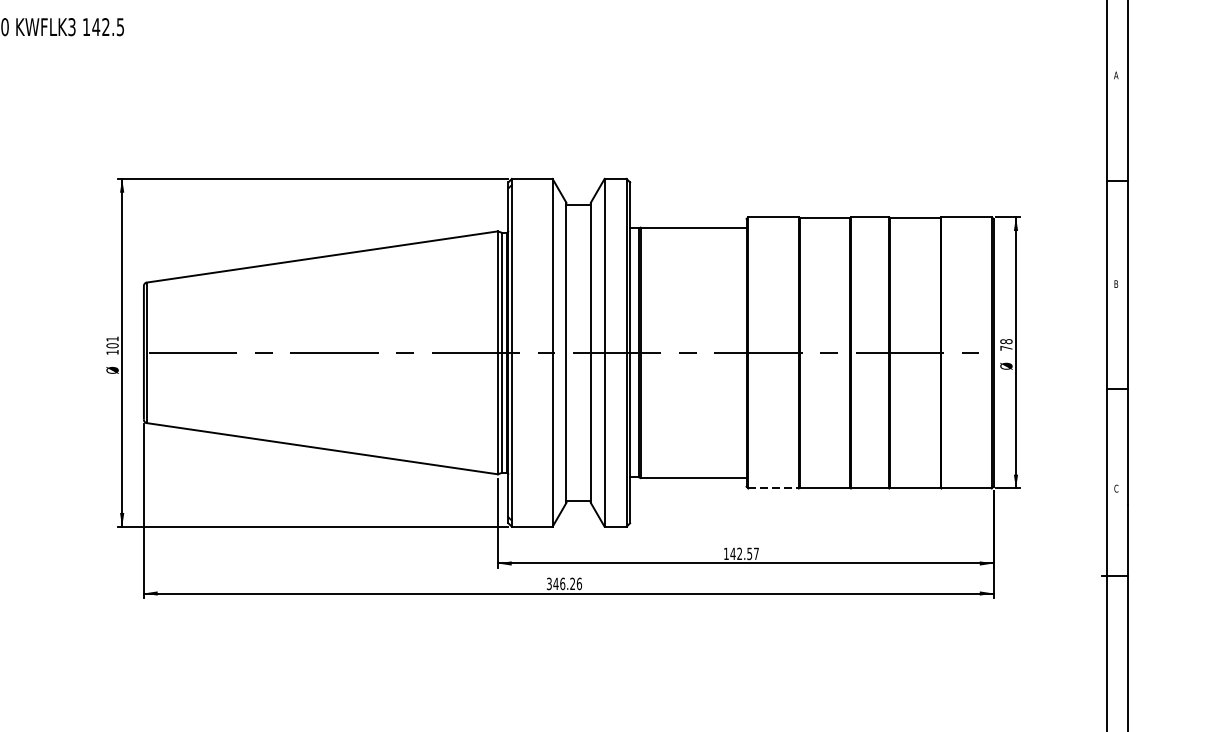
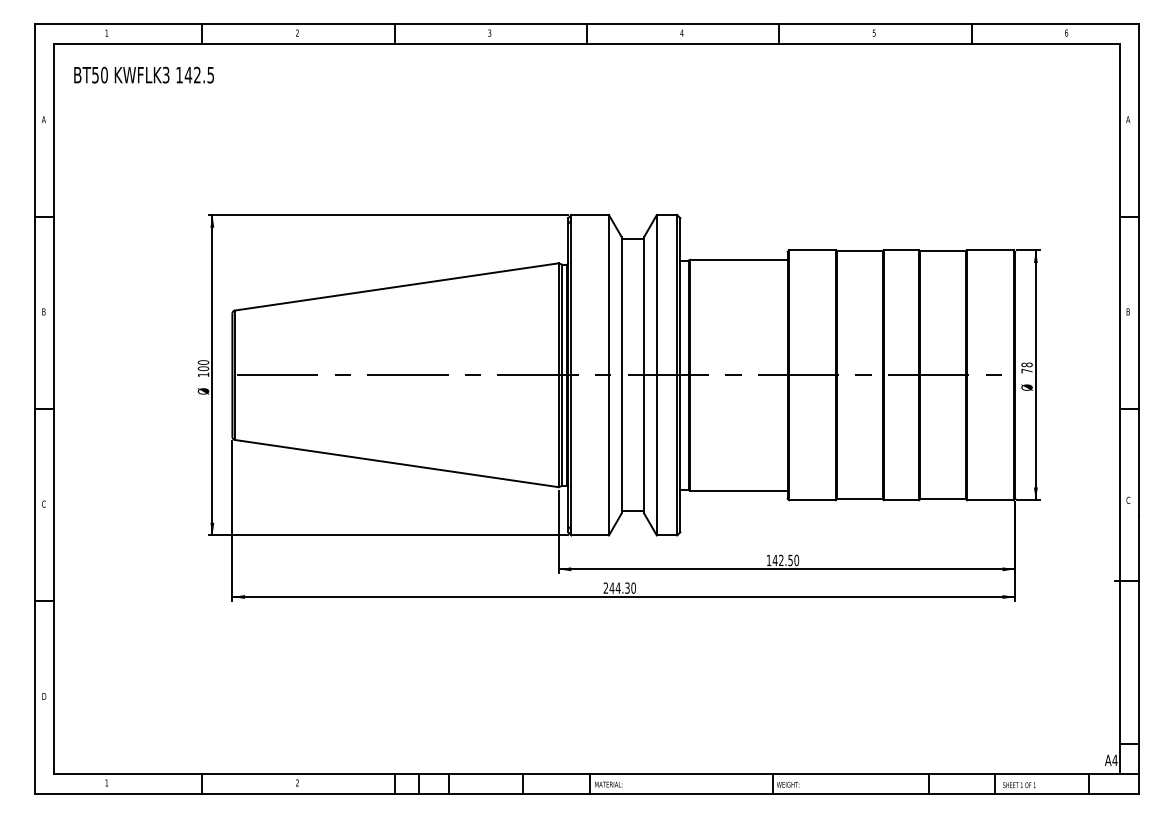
text: (112, 339) -> (203, 362), 101 -> 100
line: (774, 488) -> (813, 500), dashed -> solid
text: (756, 553) -> (796, 560), 142.57 -> 142.50
text: (564, 583) -> (619, 587), 346.26 -> 244.30

